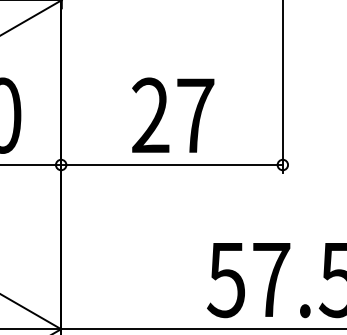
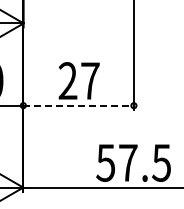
line: (173, 164) -> (79, 105), solid -> dashed

